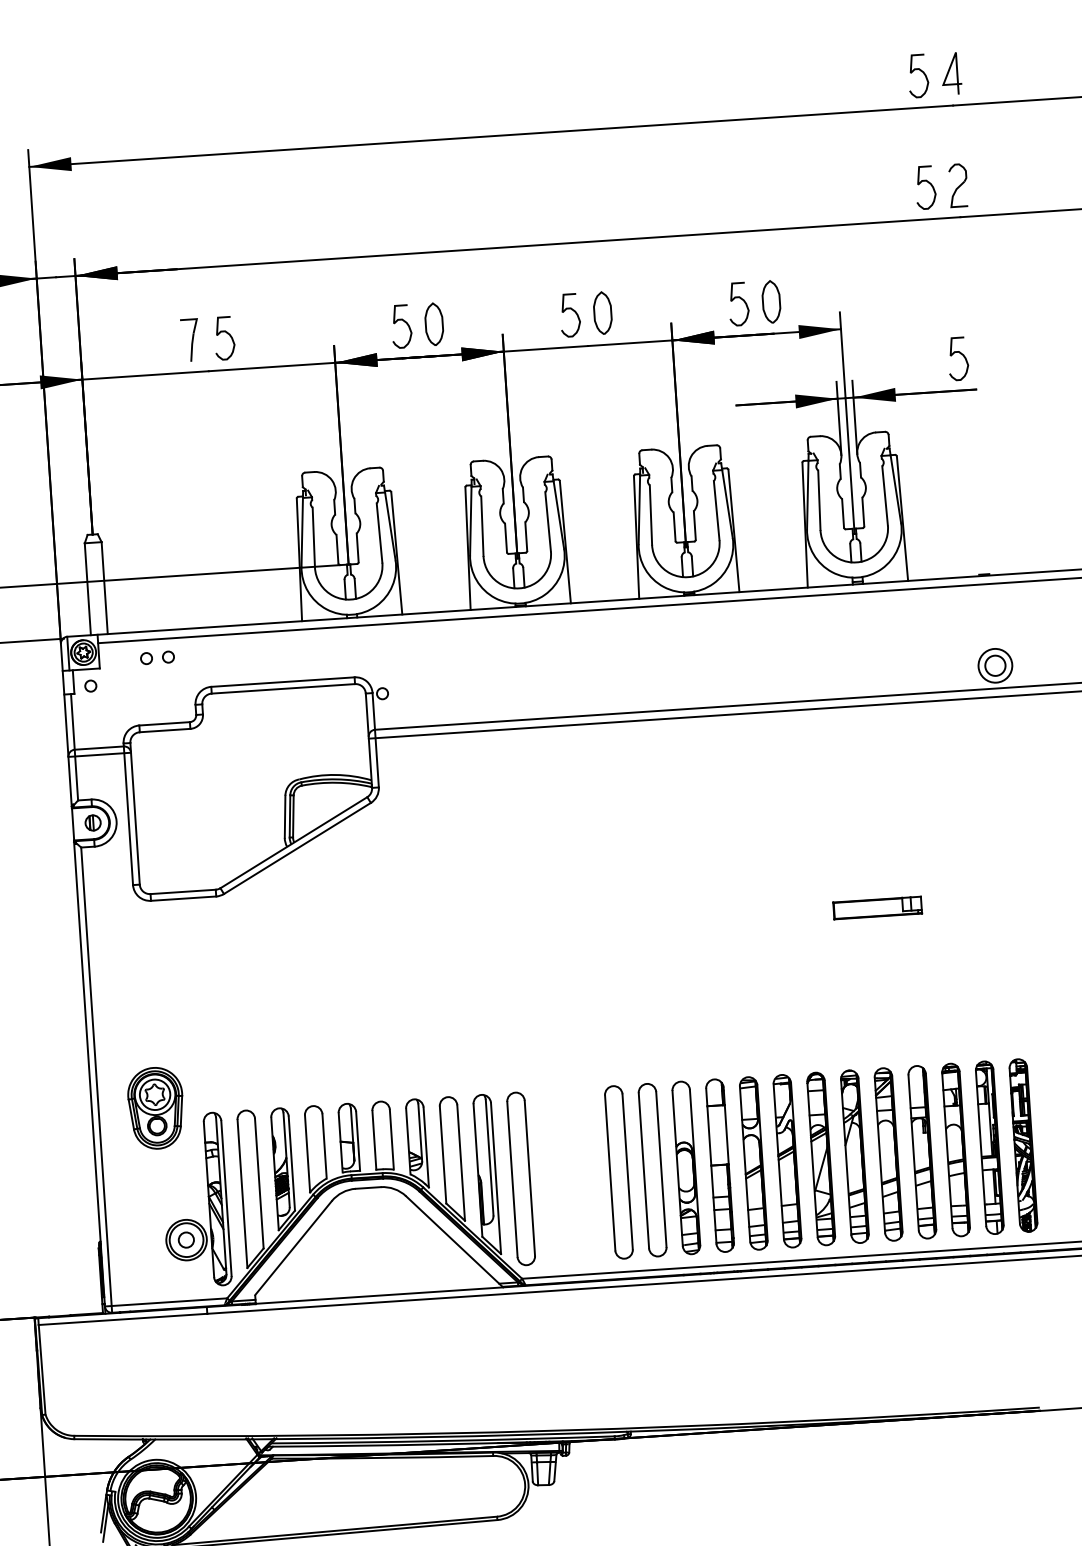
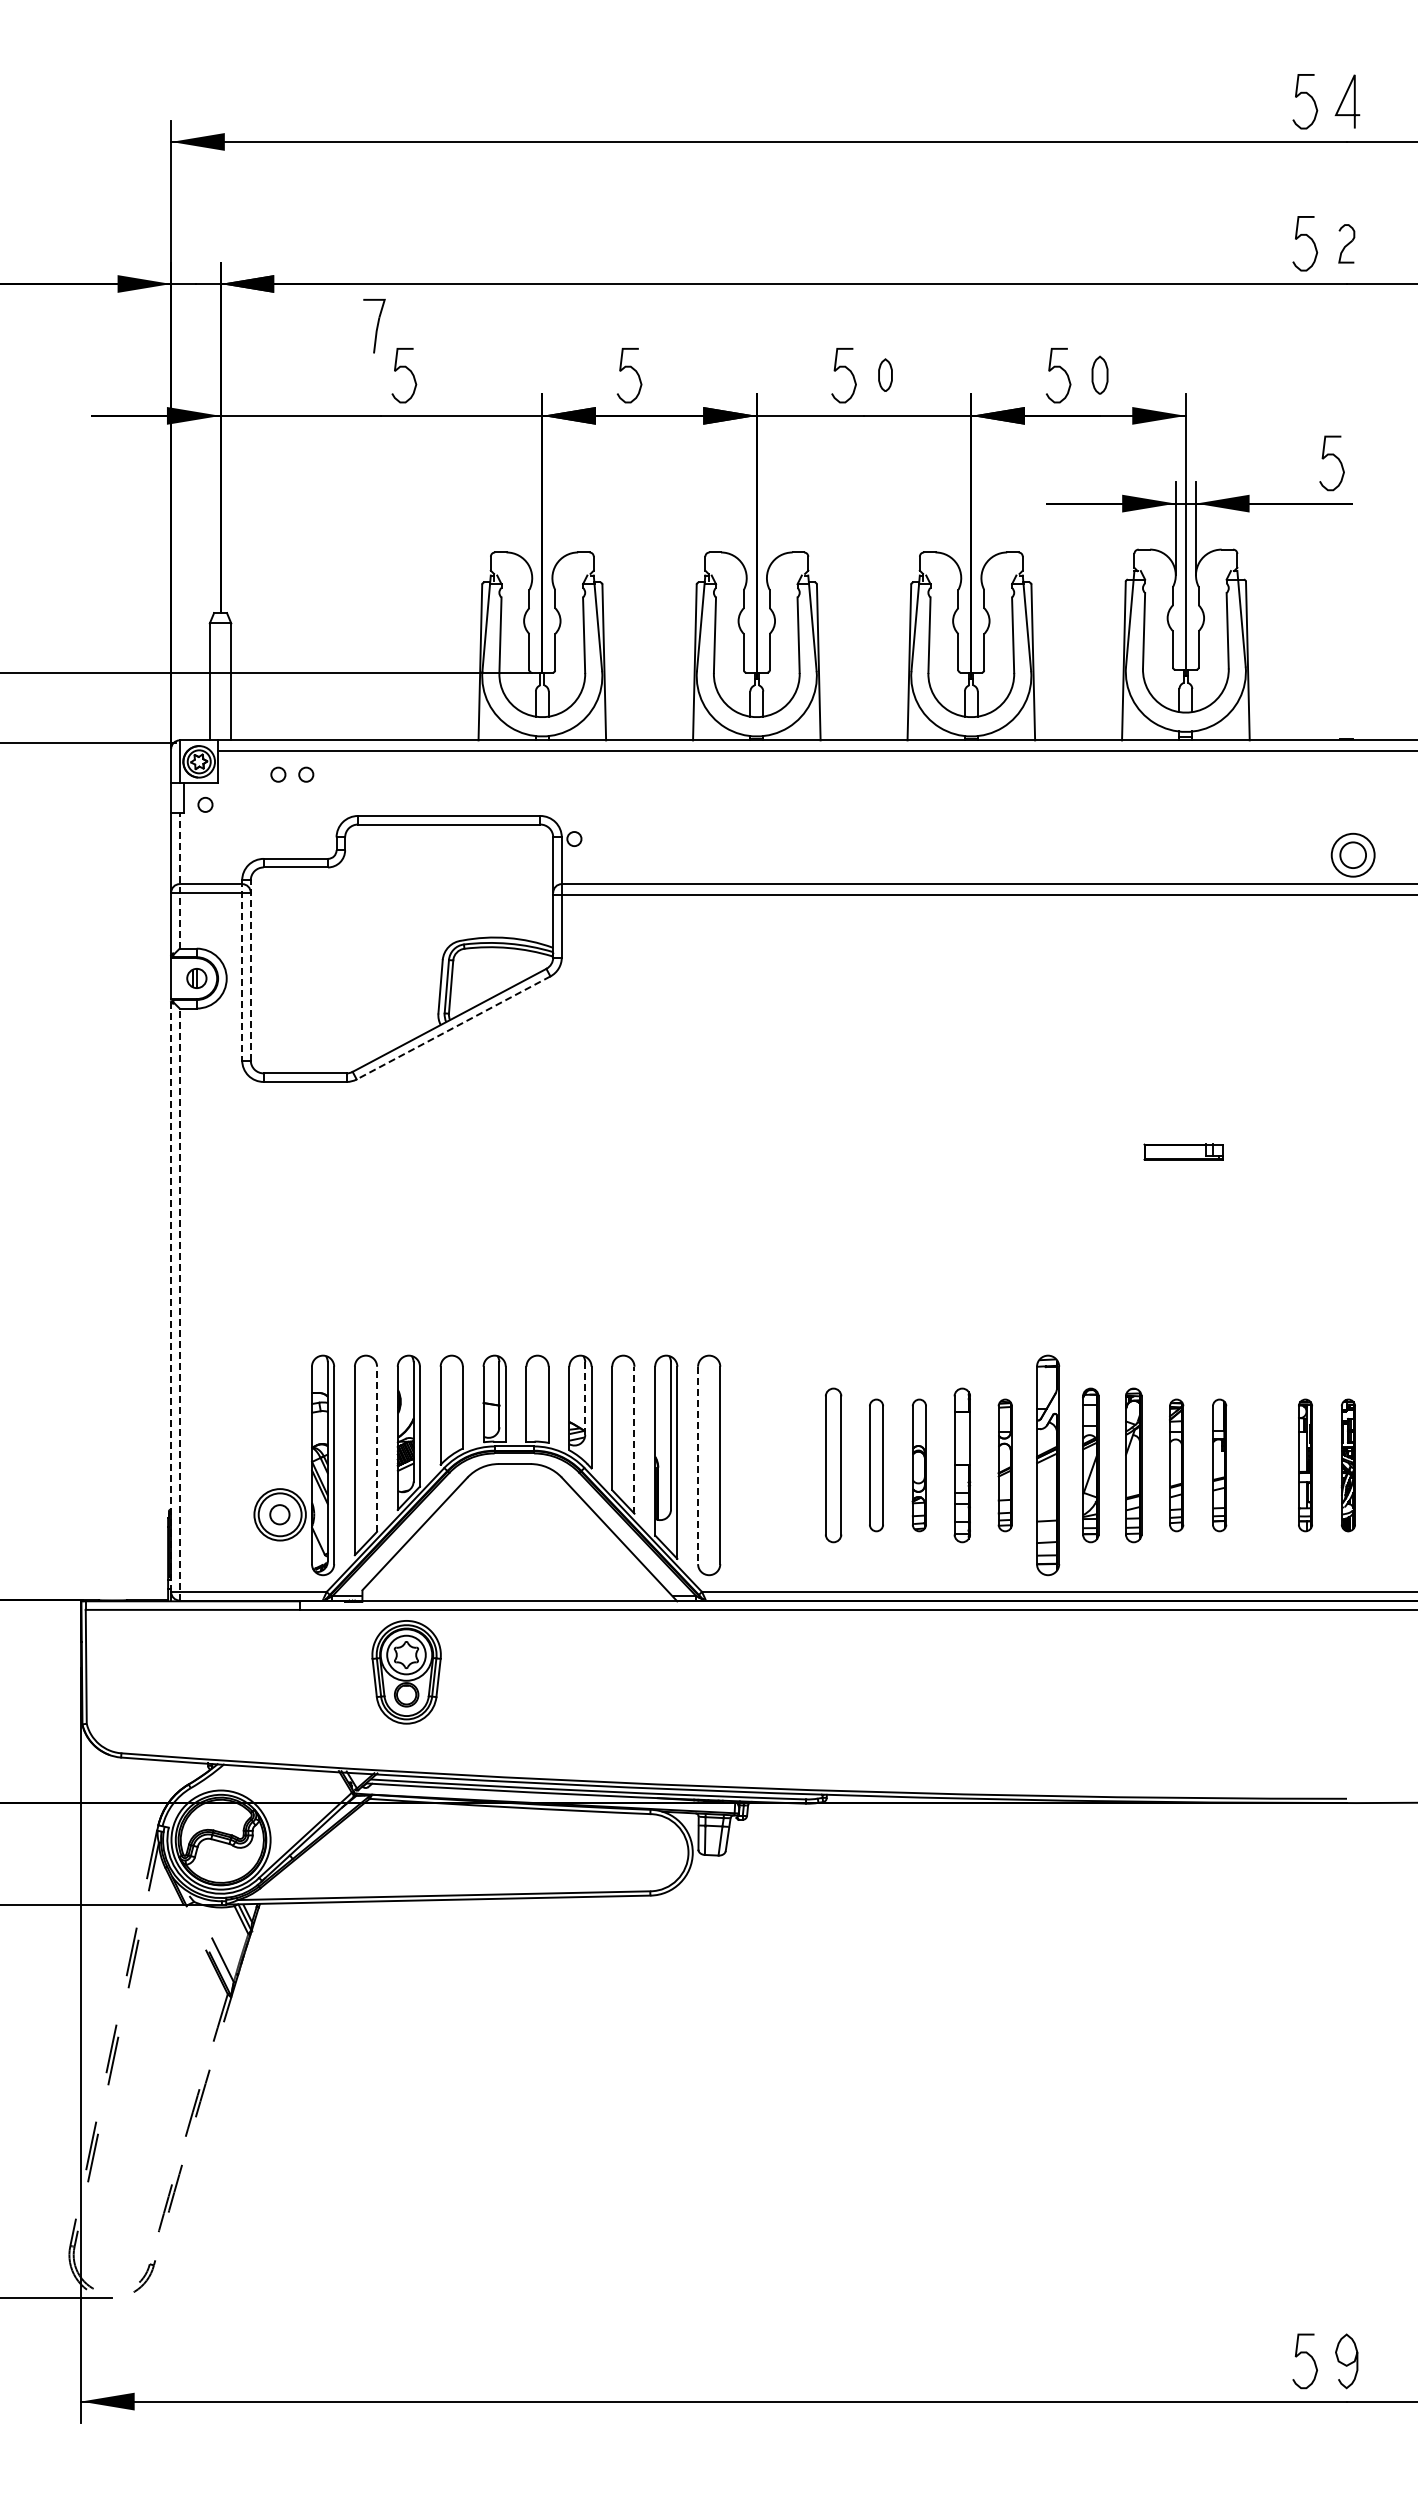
part: (958, 185) -> (1346, 243), size x0.7
part: (770, 301) -> (1099, 374), size x0.7
part: (602, 312) -> (885, 374), size x0.6
part: (433, 324) -> (670, 375), removed
part: (190, 340) -> (374, 326), moved
line: (74, 747) -> (179, 881), solid -> dashed
line: (134, 813) -> (250, 969), solid -> dashed
line: (128, 814) -> (242, 970), solid -> dashed
line: (297, 848) -> (453, 1027), solid -> dashed
part: (877, 907) -> (1183, 1151), size x0.7
line: (89, 1074) -> (171, 1296), solid -> dashed
line: (96, 1080) -> (179, 1304), solid -> dashed
part: (156, 1108) -> (406, 1672), moved
line: (420, 1132) -> (585, 1398), solid -> dashed
part: (1023, 1145) -> (1348, 1465), size x0.6
part: (989, 1147) -> (1305, 1465), size x0.6
part: (956, 1150) -> (1262, 1465), removed
part: (922, 1152) -> (1219, 1465), size x0.6
part: (888, 1154) -> (1176, 1465), size x0.6
part: (854, 1156) -> (1133, 1465), size x0.7
part: (820, 1159) -> (1090, 1465), size x0.7
line: (461, 1162) -> (634, 1439), solid -> dashed
part: (754, 1163) -> (1005, 1465), size x0.6
part: (720, 1165) -> (962, 1465), size x0.7
part: (686, 1167) -> (919, 1465), size x0.6
part: (652, 1170) -> (876, 1465), size x0.6
part: (618, 1172) -> (833, 1465), size x0.7
line: (512, 1179) -> (698, 1465), solid -> dashed
line: (259, 1183) -> (377, 1449), solid -> dashed

